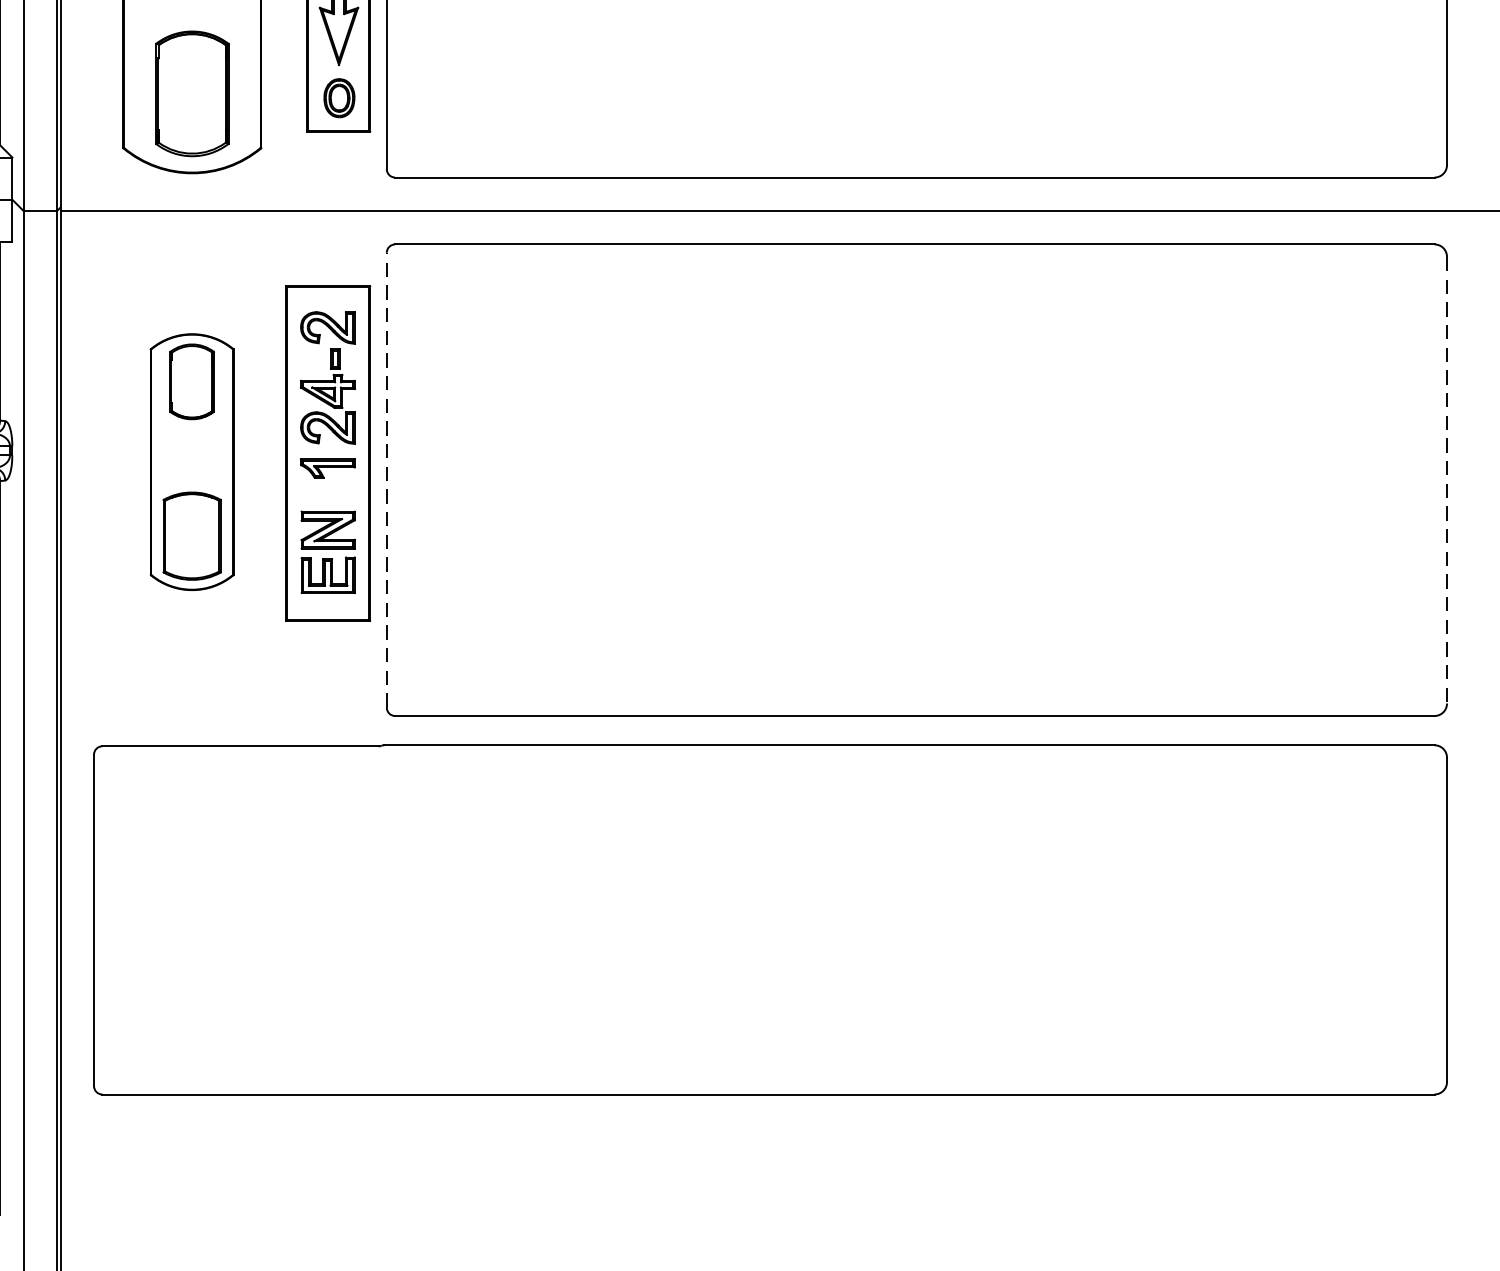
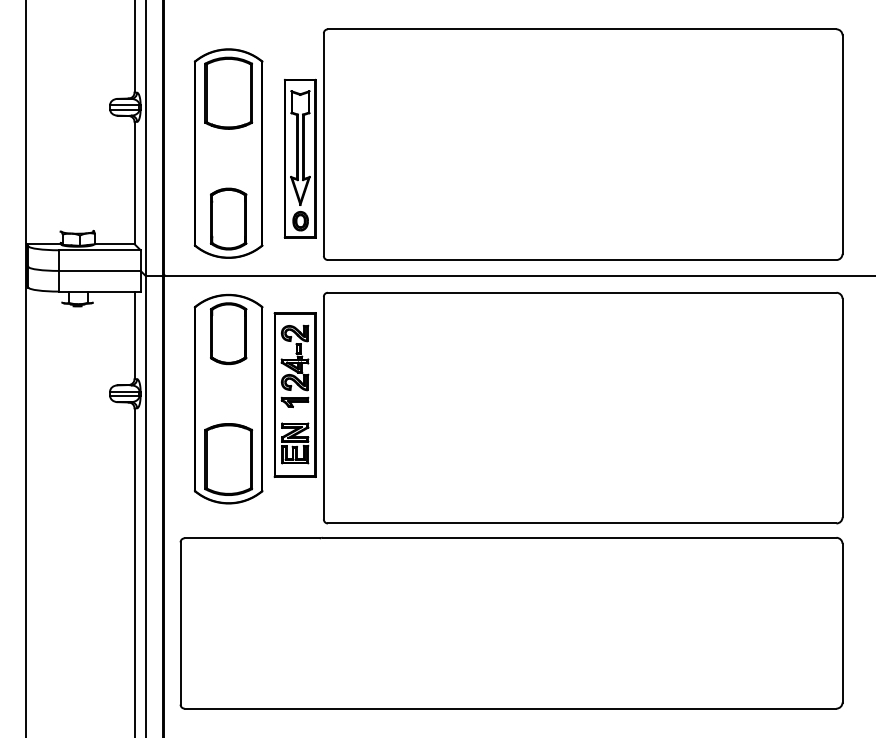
part: (191, 462) -> (228, 399), size x1.67
line: (386, 478) -> (323, 407), dashed -> solid
line: (1446, 480) -> (842, 408), dashed -> solid

